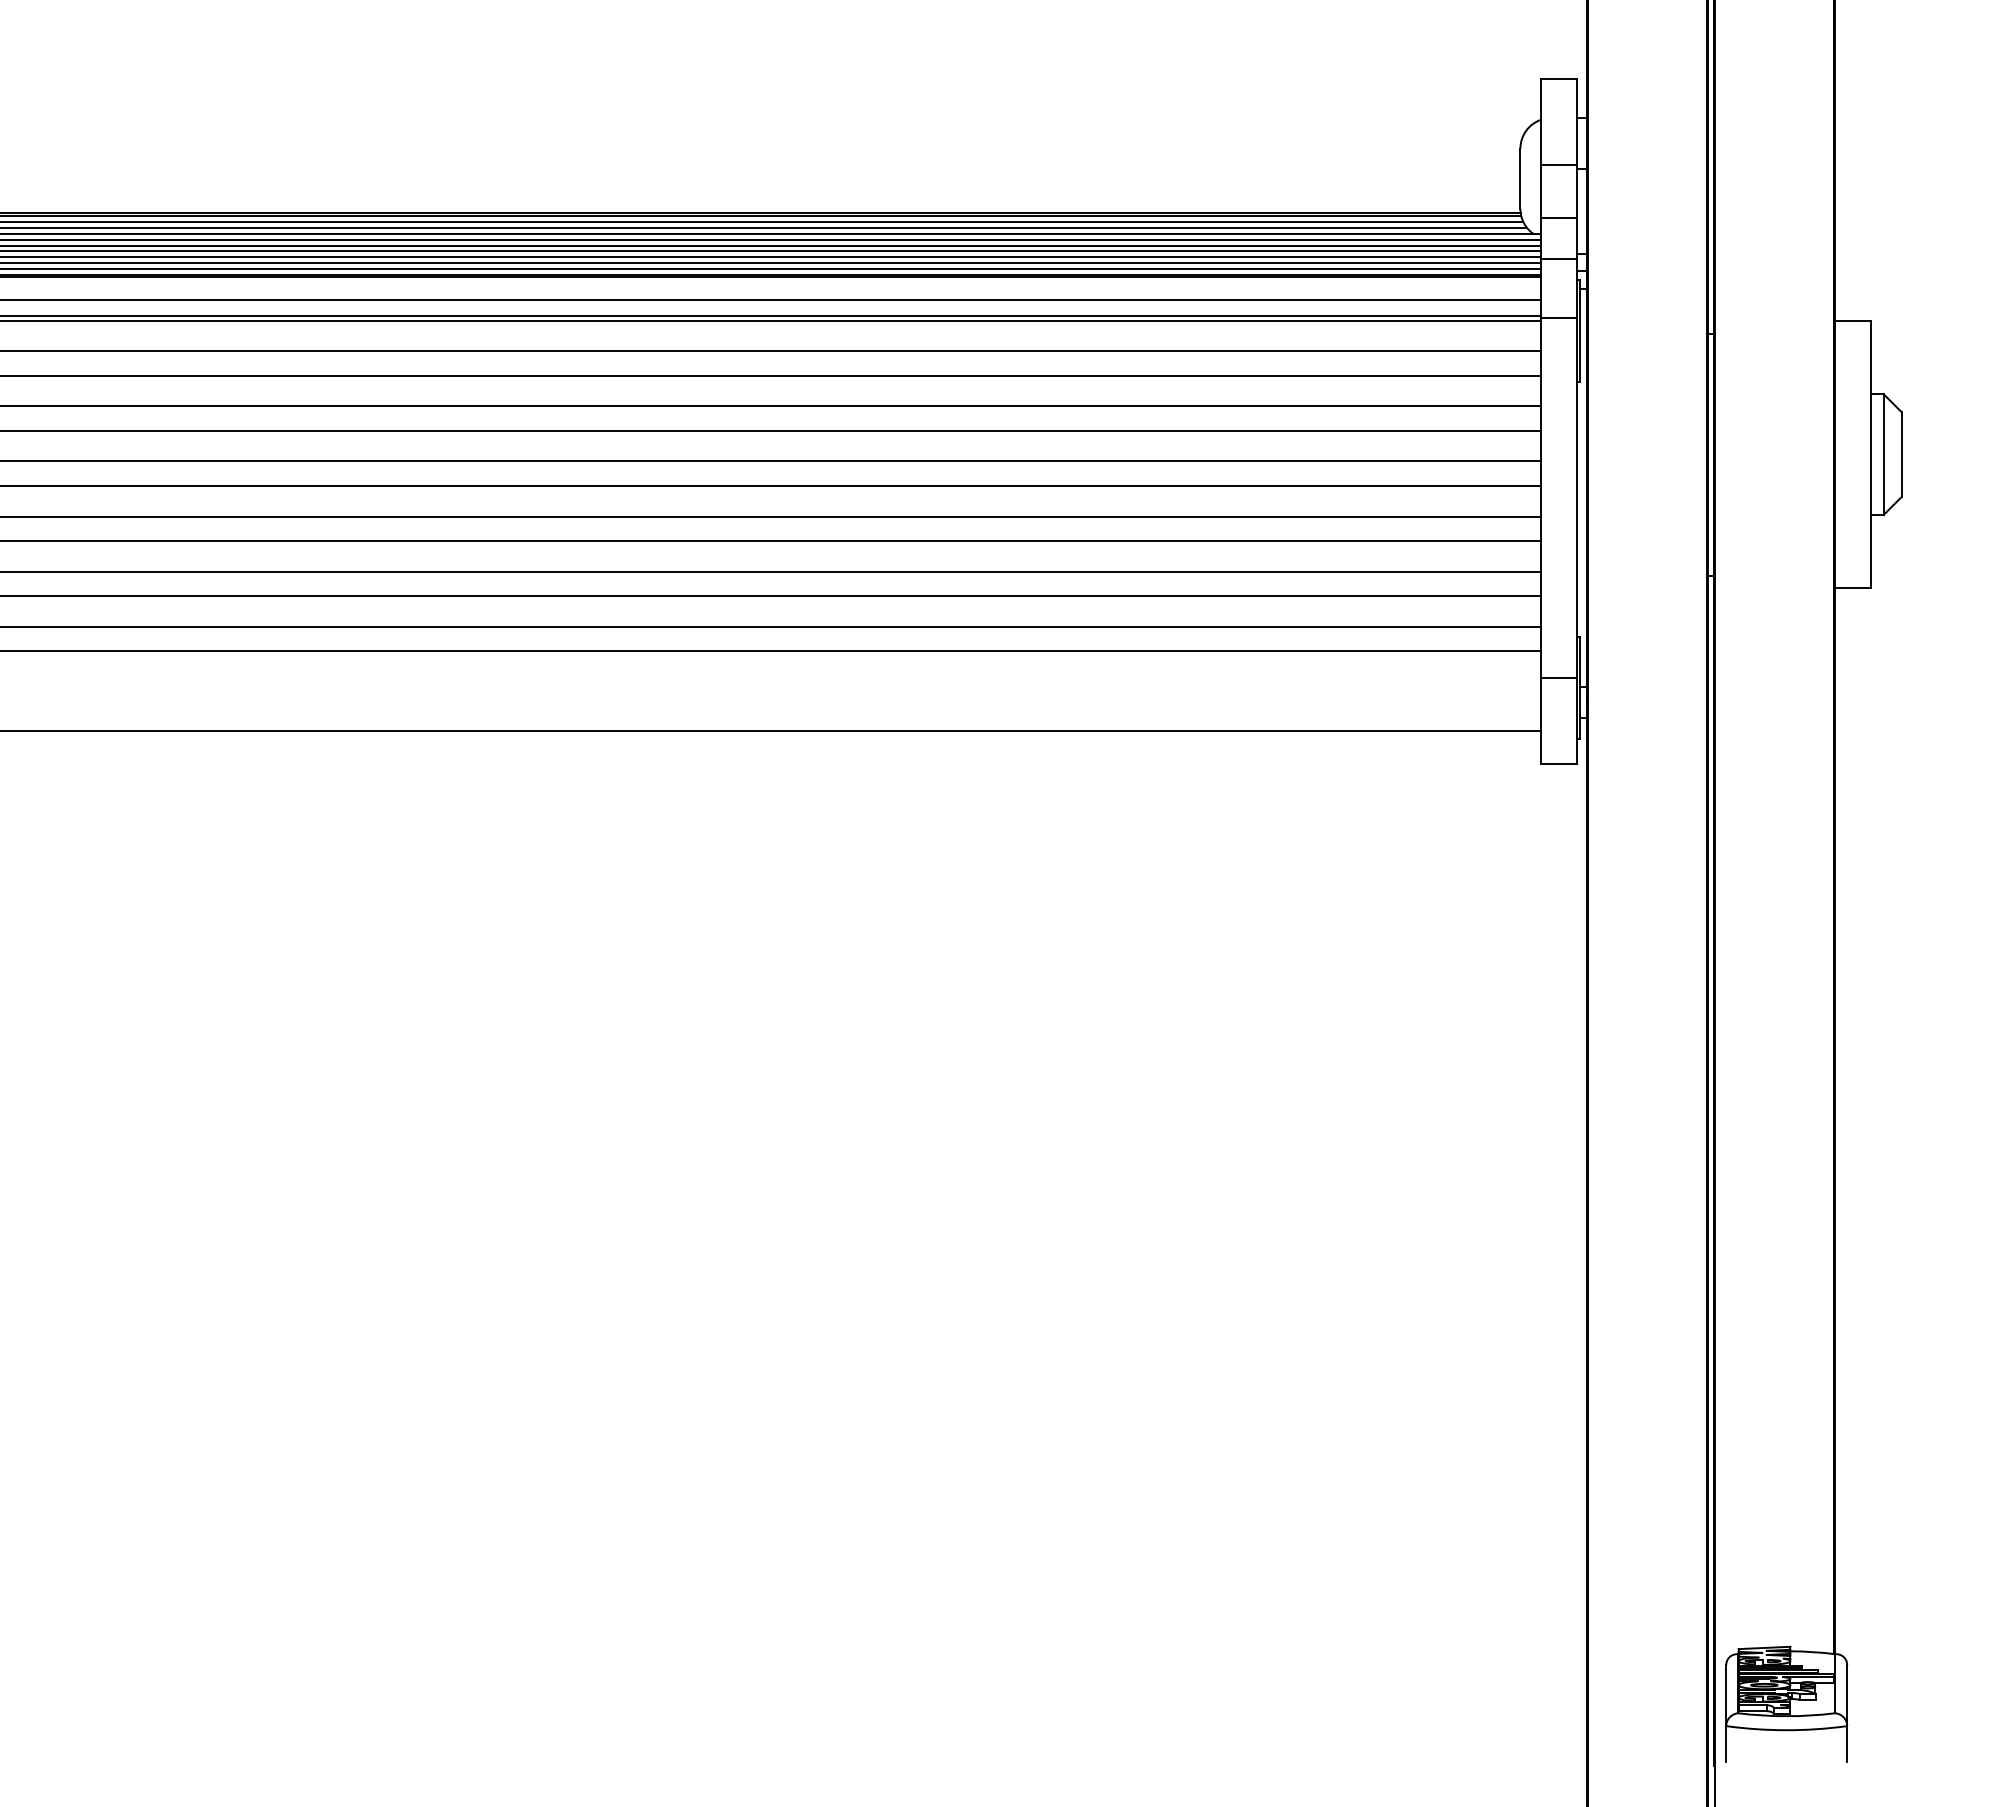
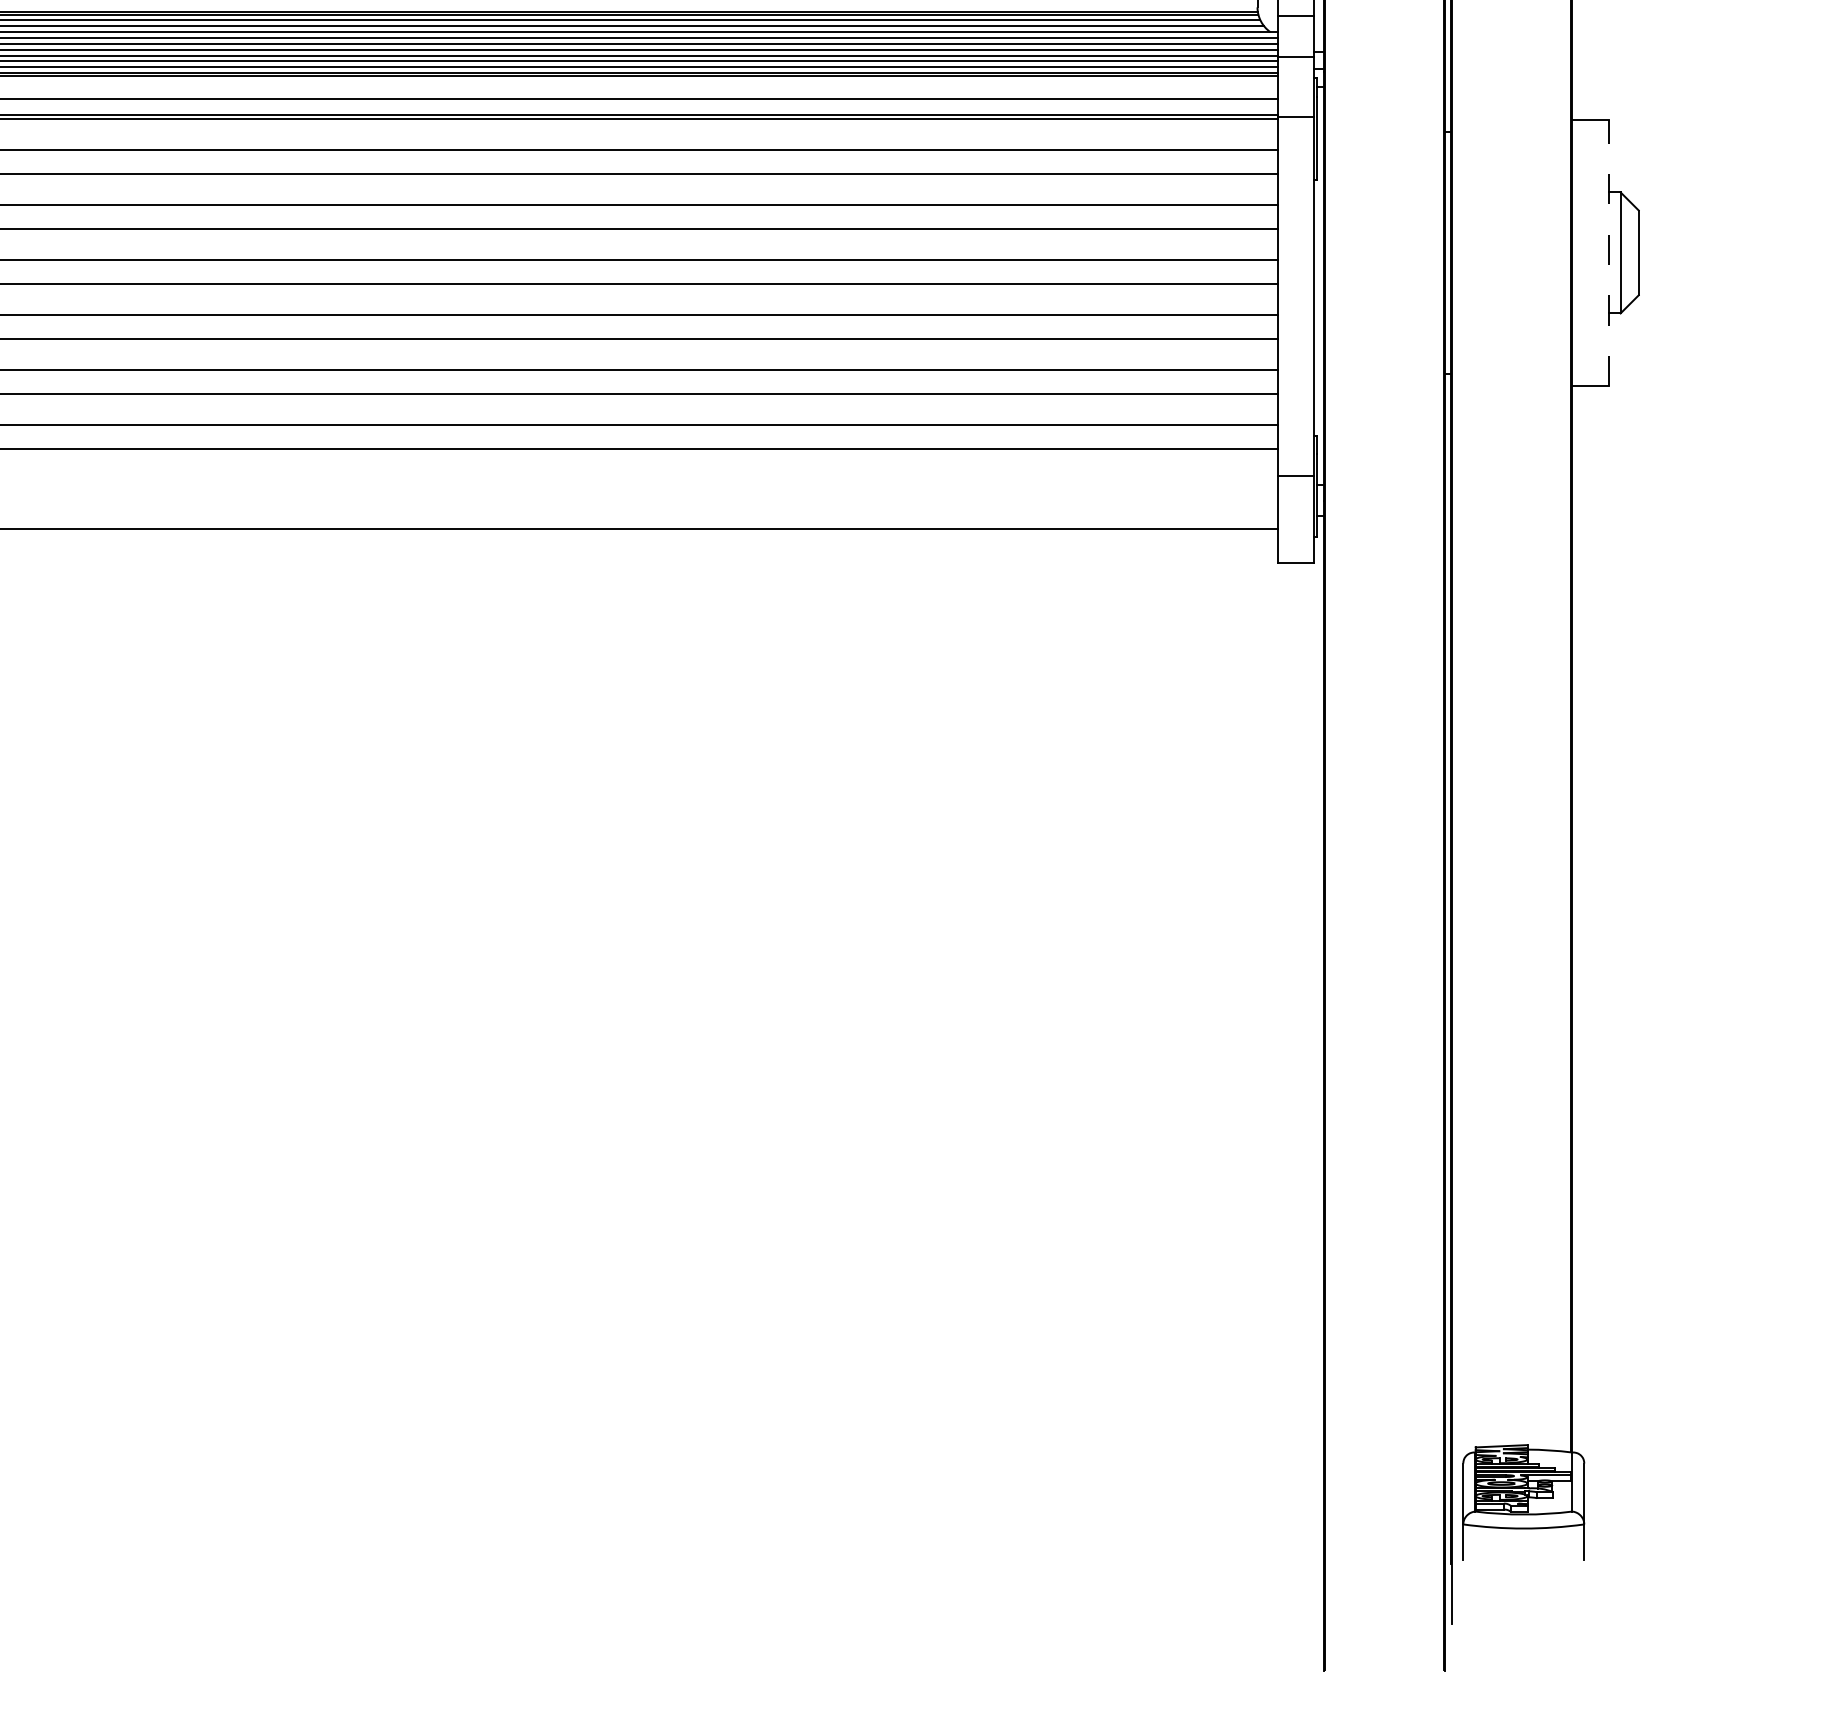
line: (1871, 454) -> (1608, 252), solid -> dashed

